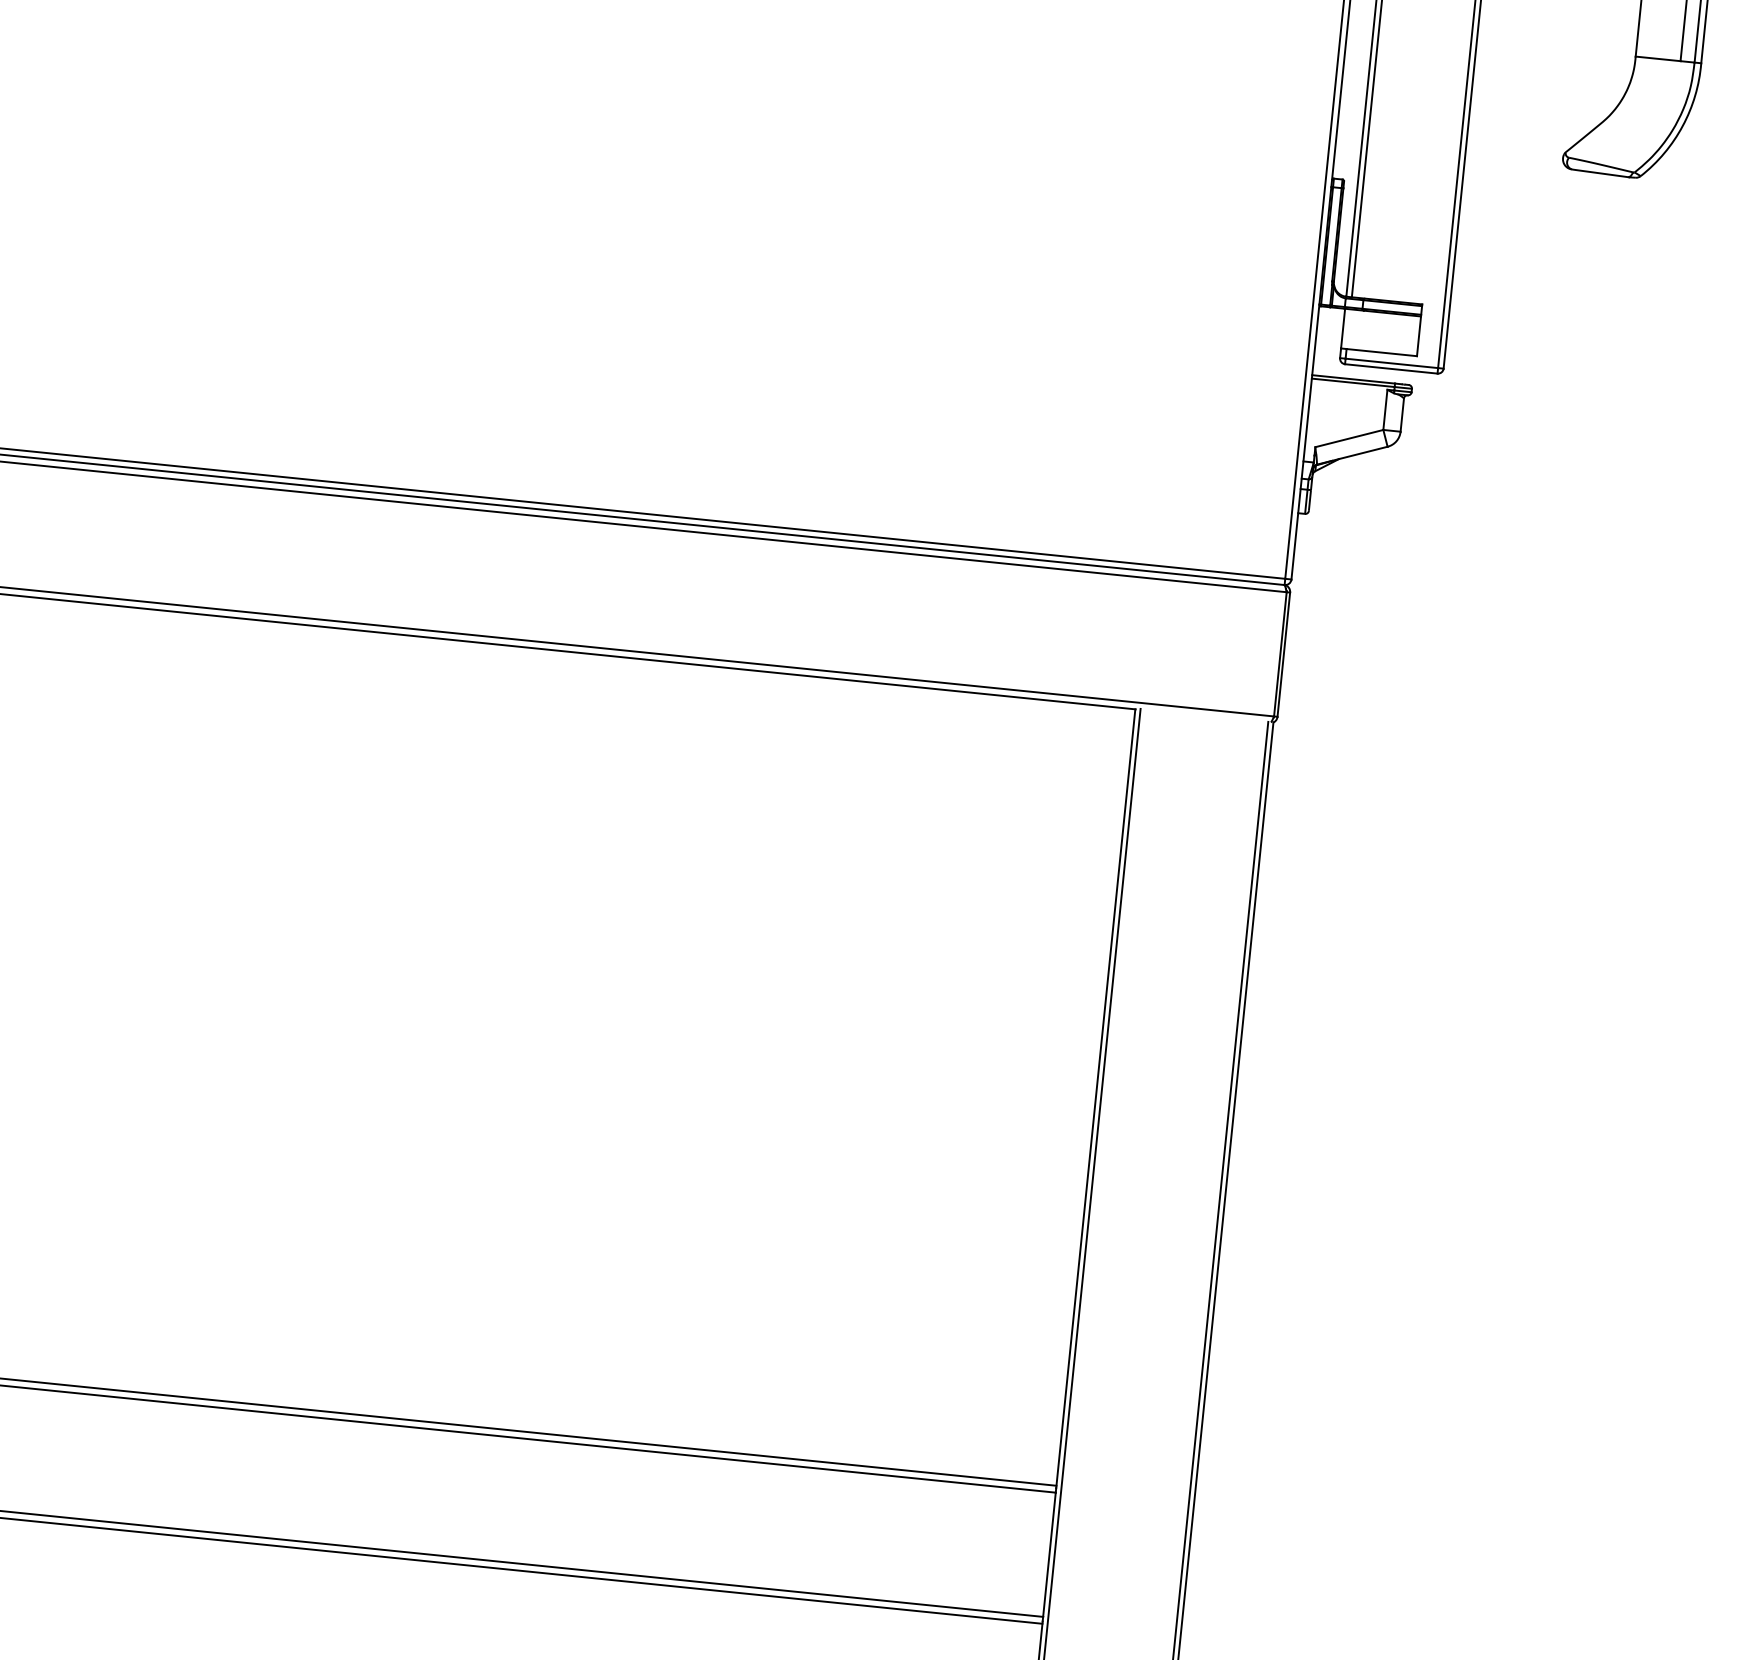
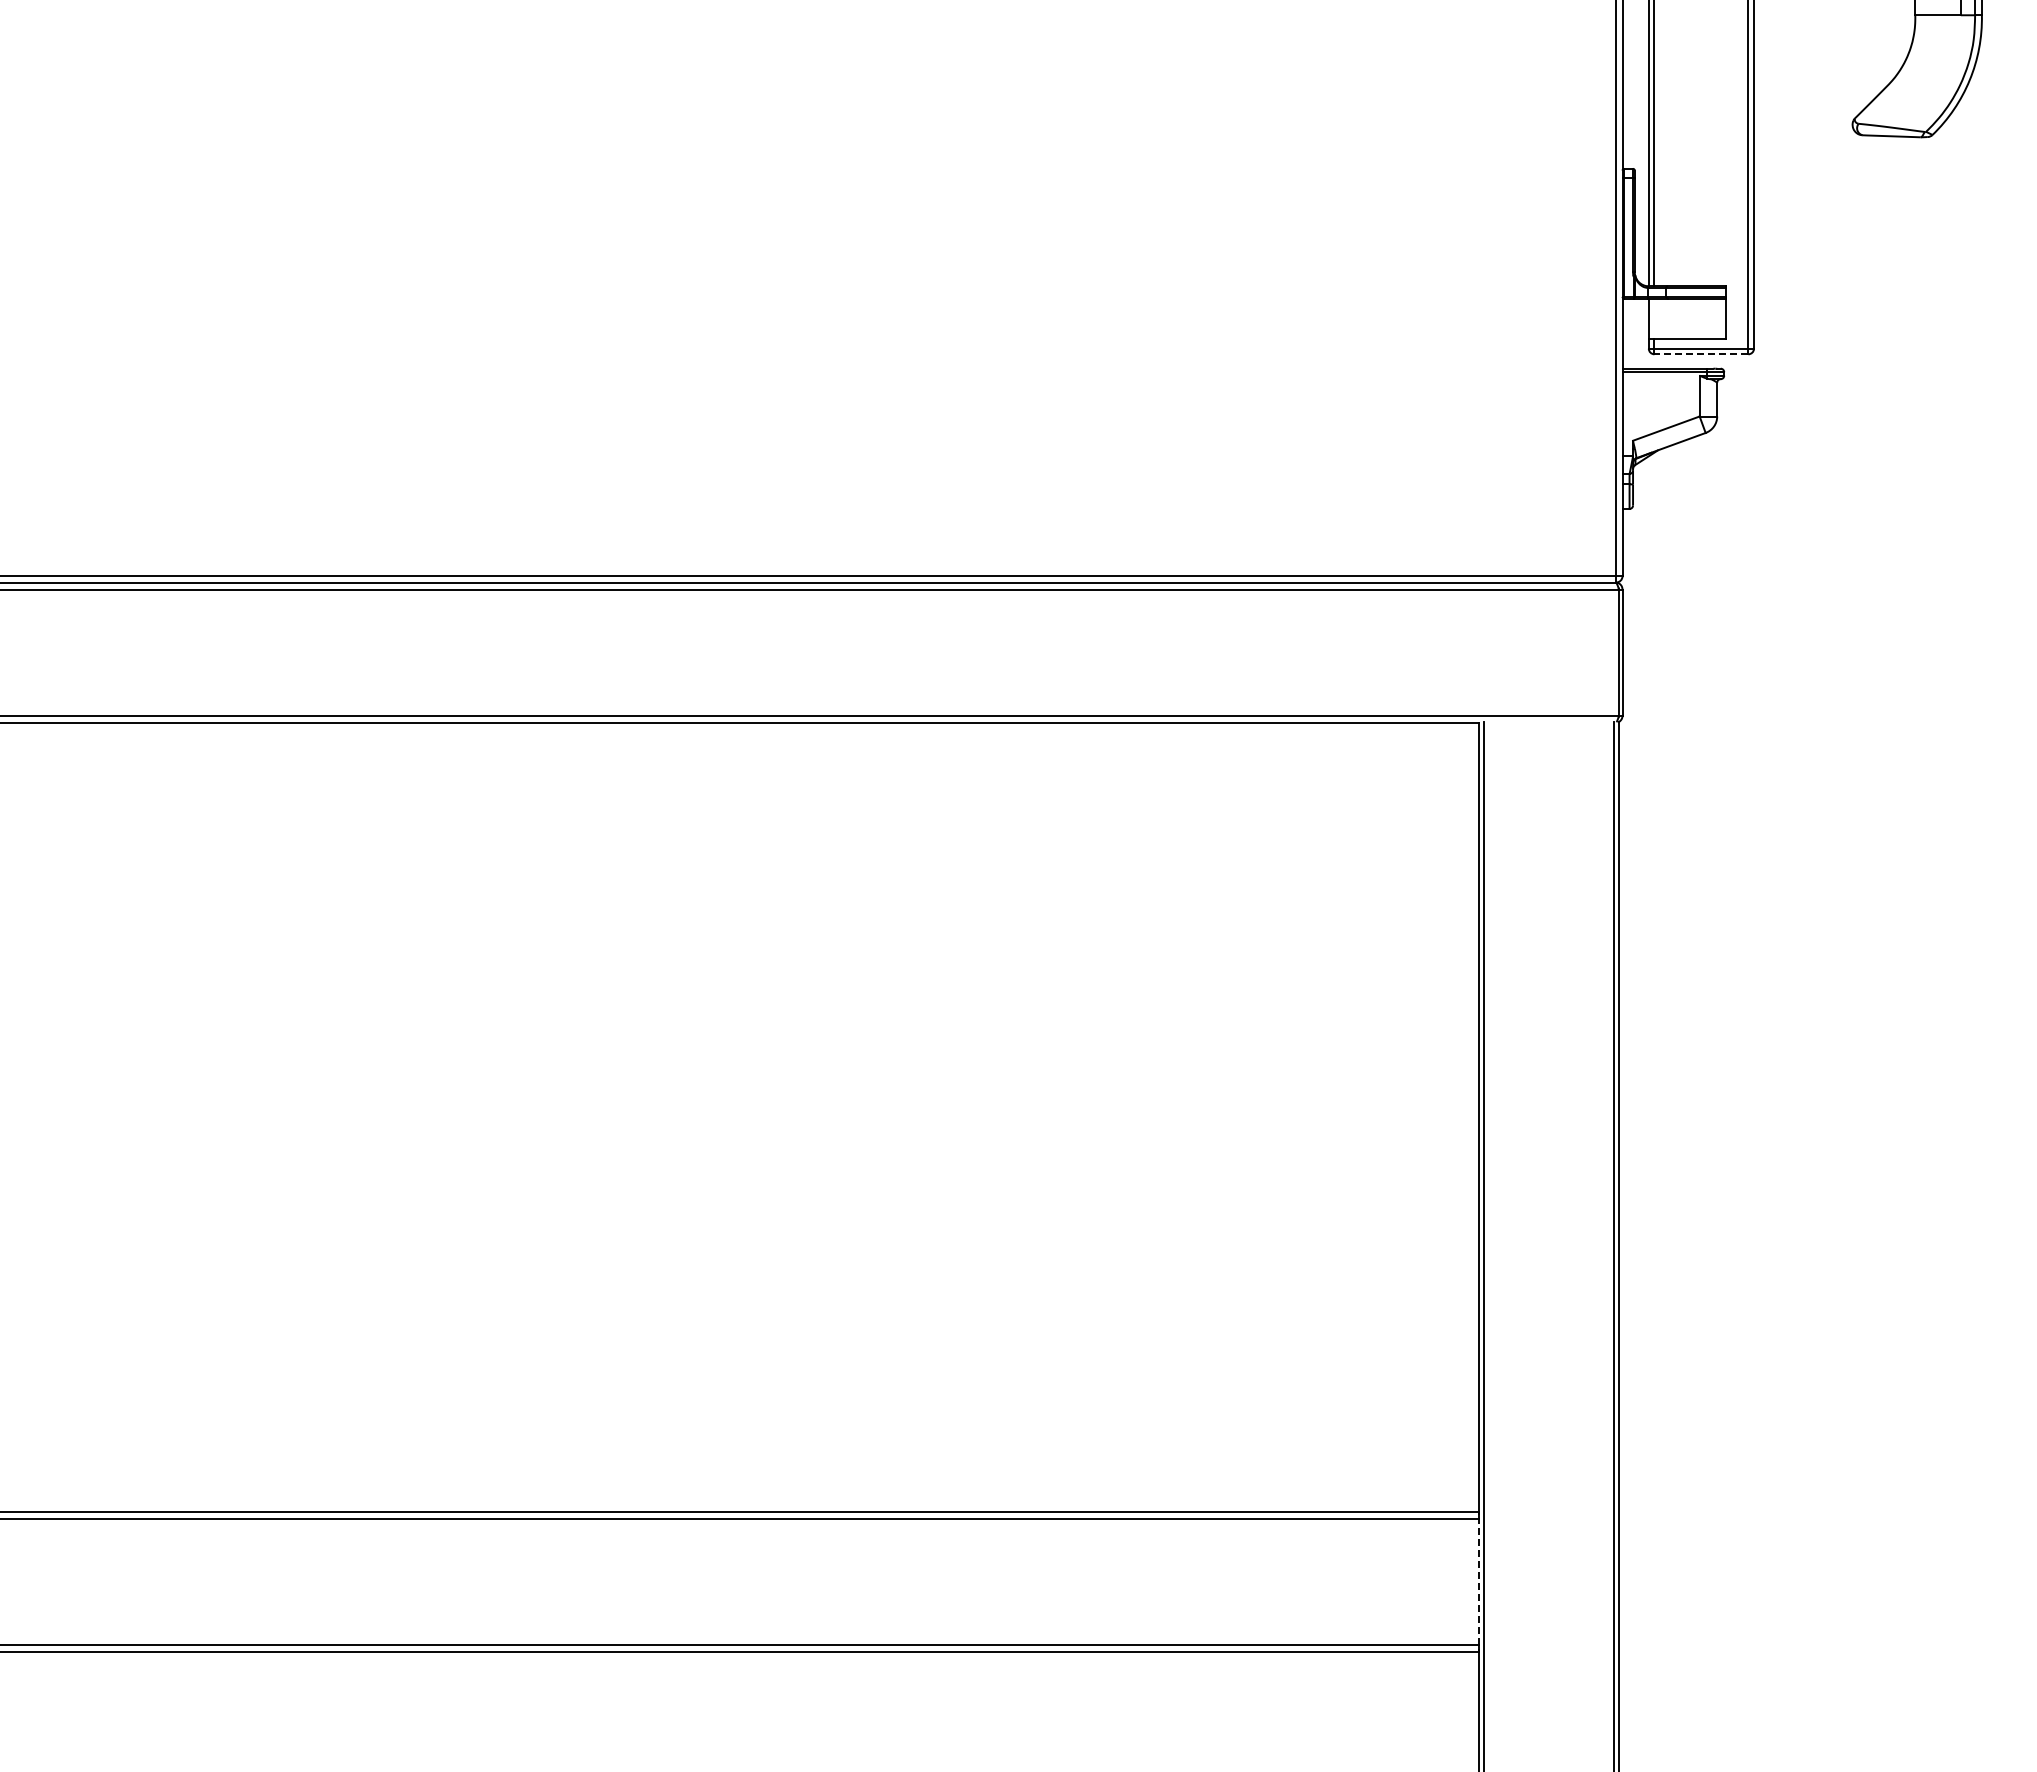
line: (1391, 369) -> (1701, 354), solid -> dashed
line: (1049, 1554) -> (1478, 1581), solid -> dashed

